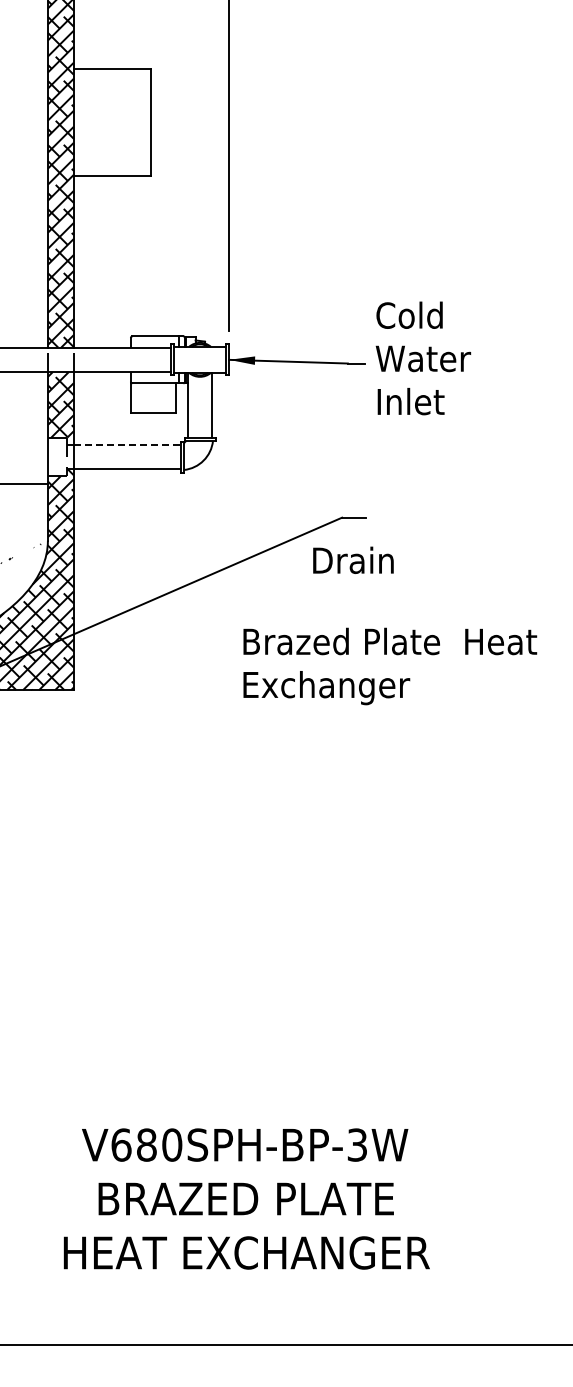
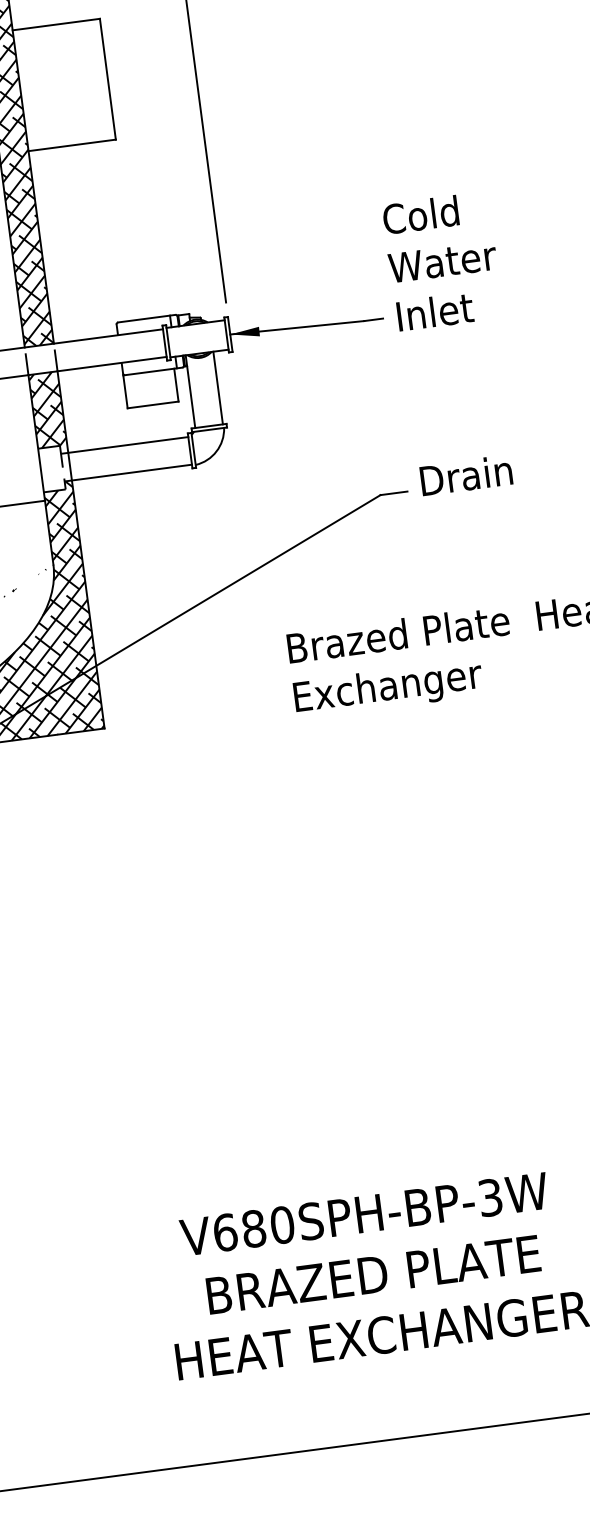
text: (423, 358) -> (442, 261), moved
line: (127, 444) -> (128, 444), dashed -> solid
text: (353, 559) -> (466, 474), moved

